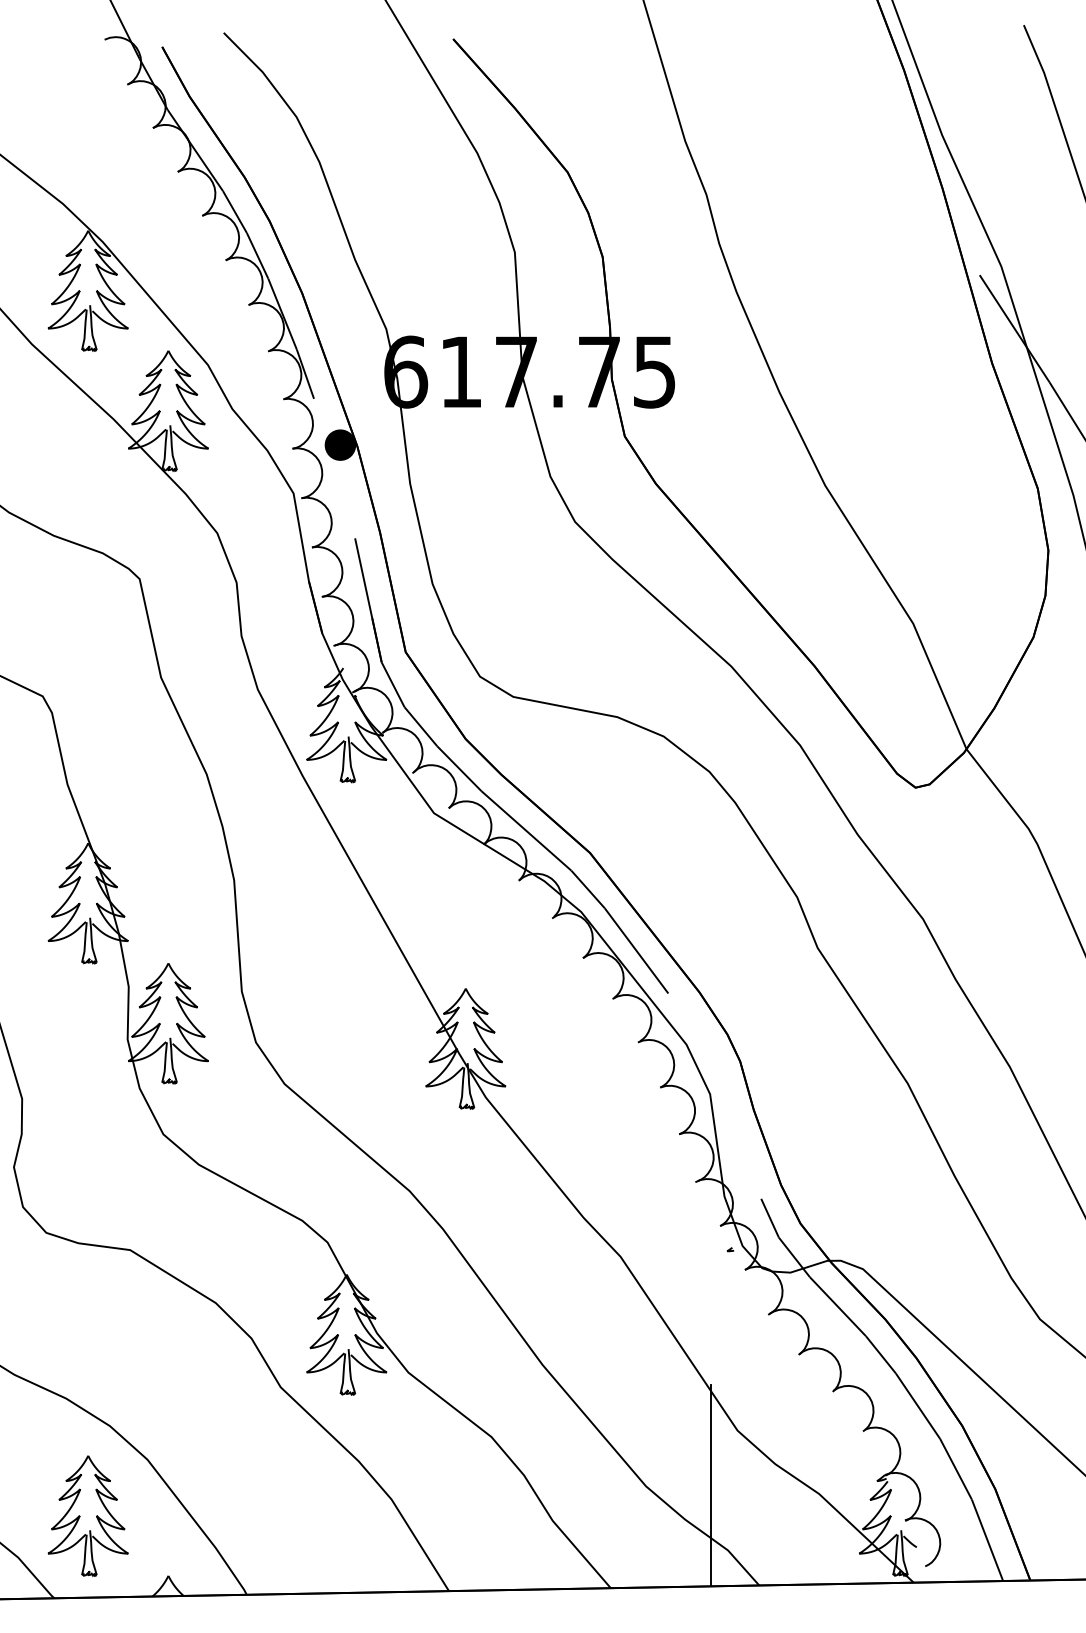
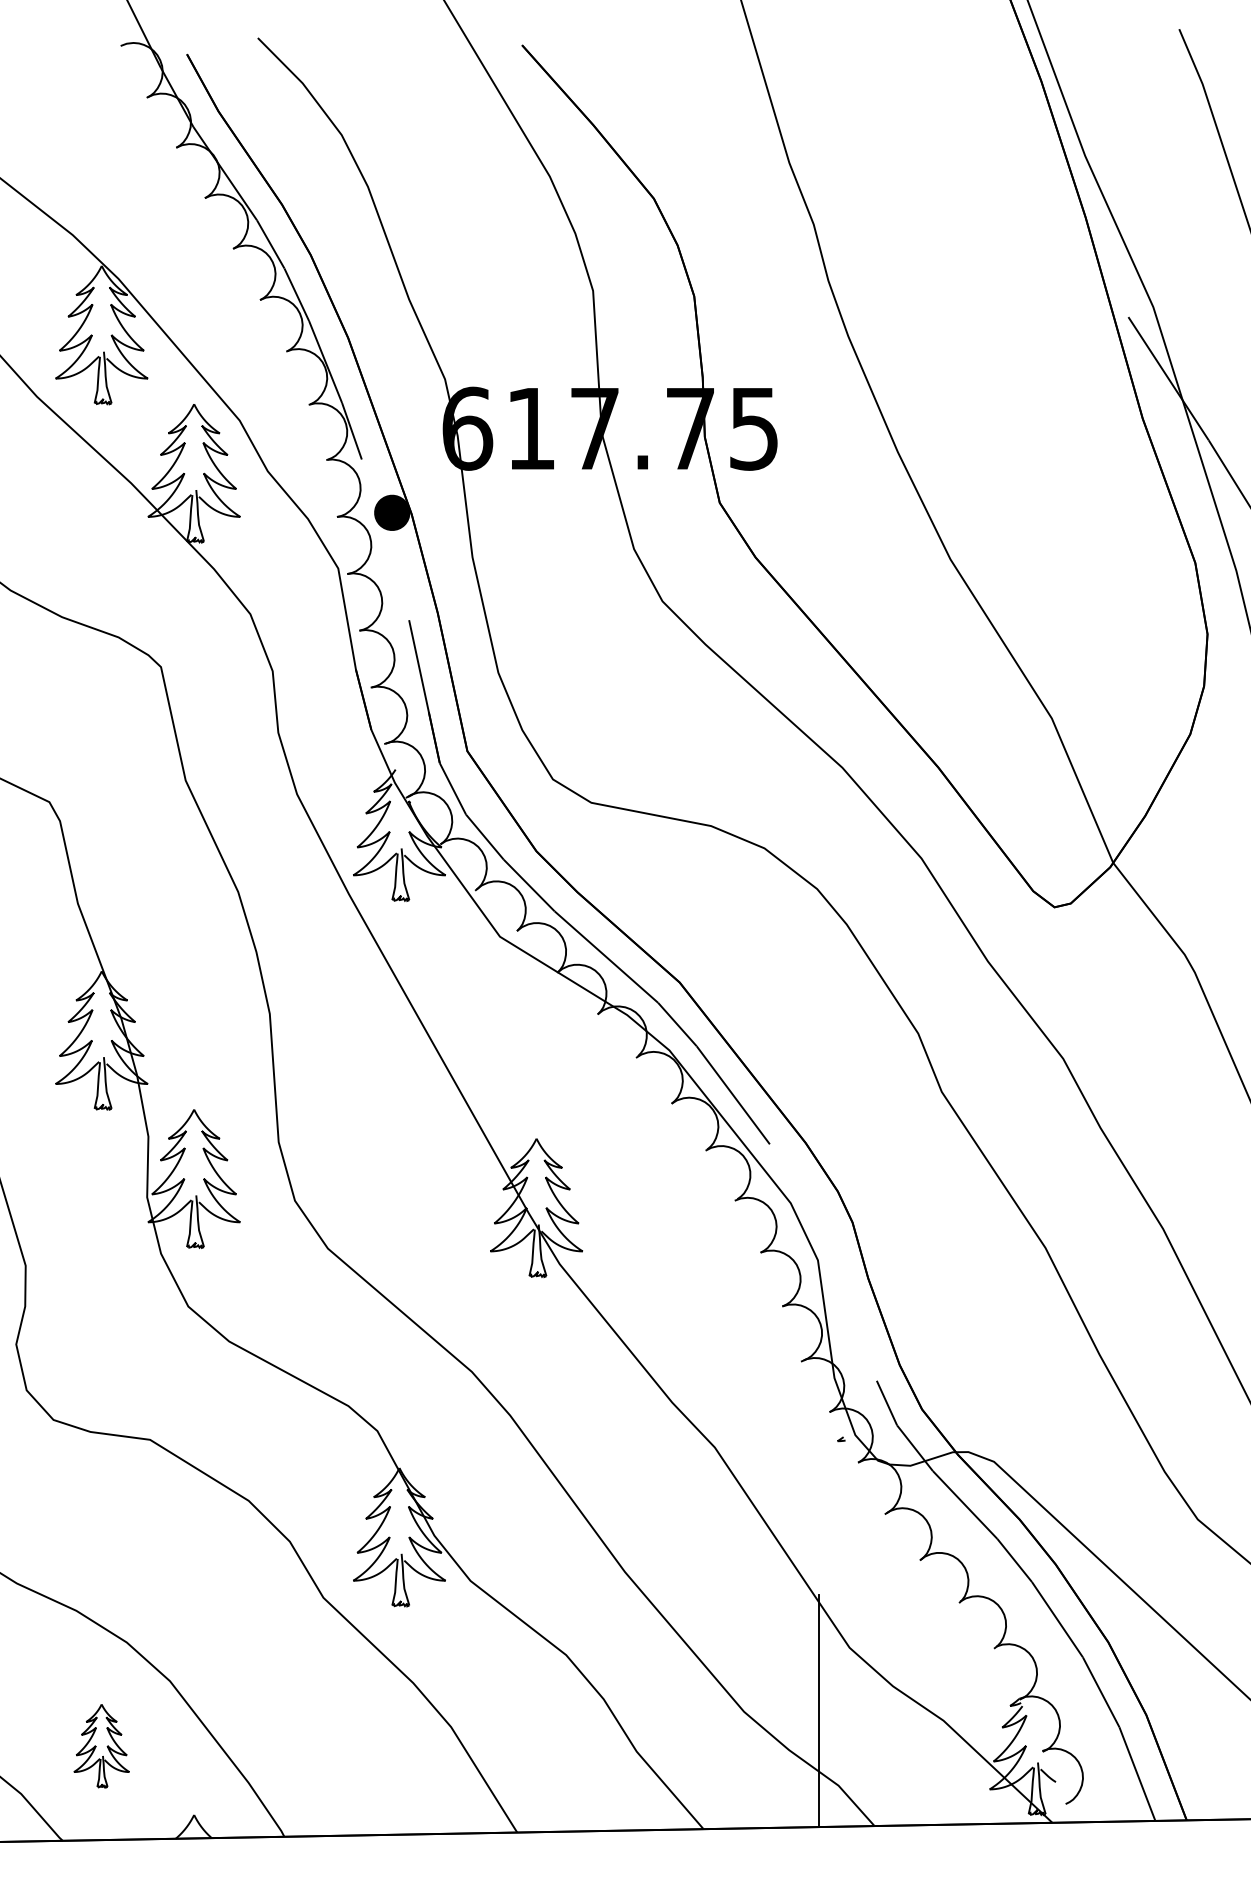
part: (87, 1515) -> (100, 1745), size x0.6

